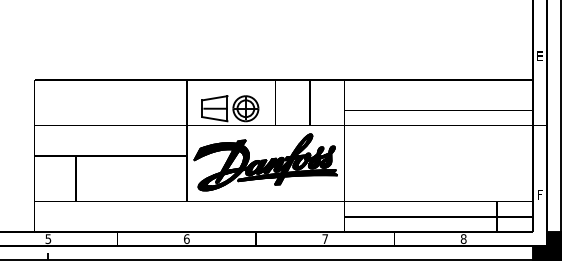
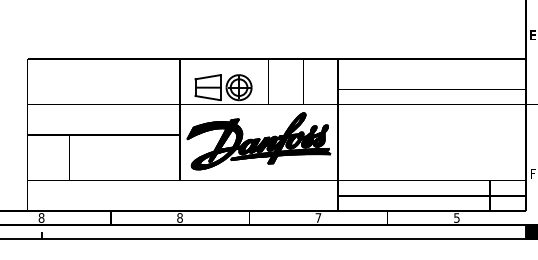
text: (48, 238) -> (41, 217), 5 -> 8
text: (186, 238) -> (179, 217), 6 -> 8
text: (463, 238) -> (456, 217), 8 -> 5

